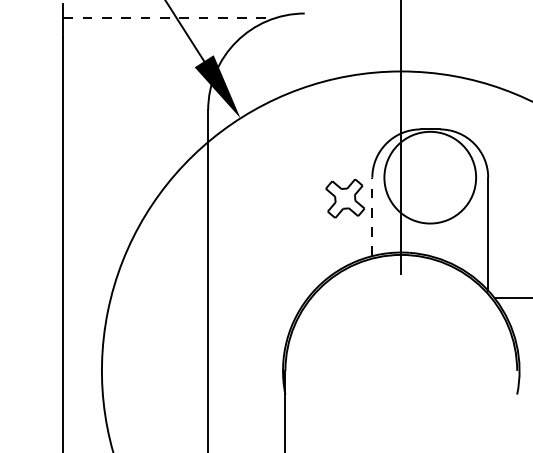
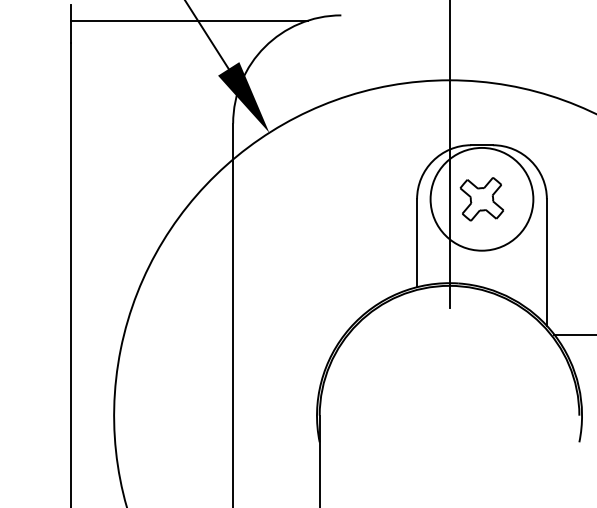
line: (168, 18) -> (188, 20), dashed -> solid
part: (345, 198) -> (482, 199), moved
line: (372, 216) -> (417, 242), dashed -> solid

